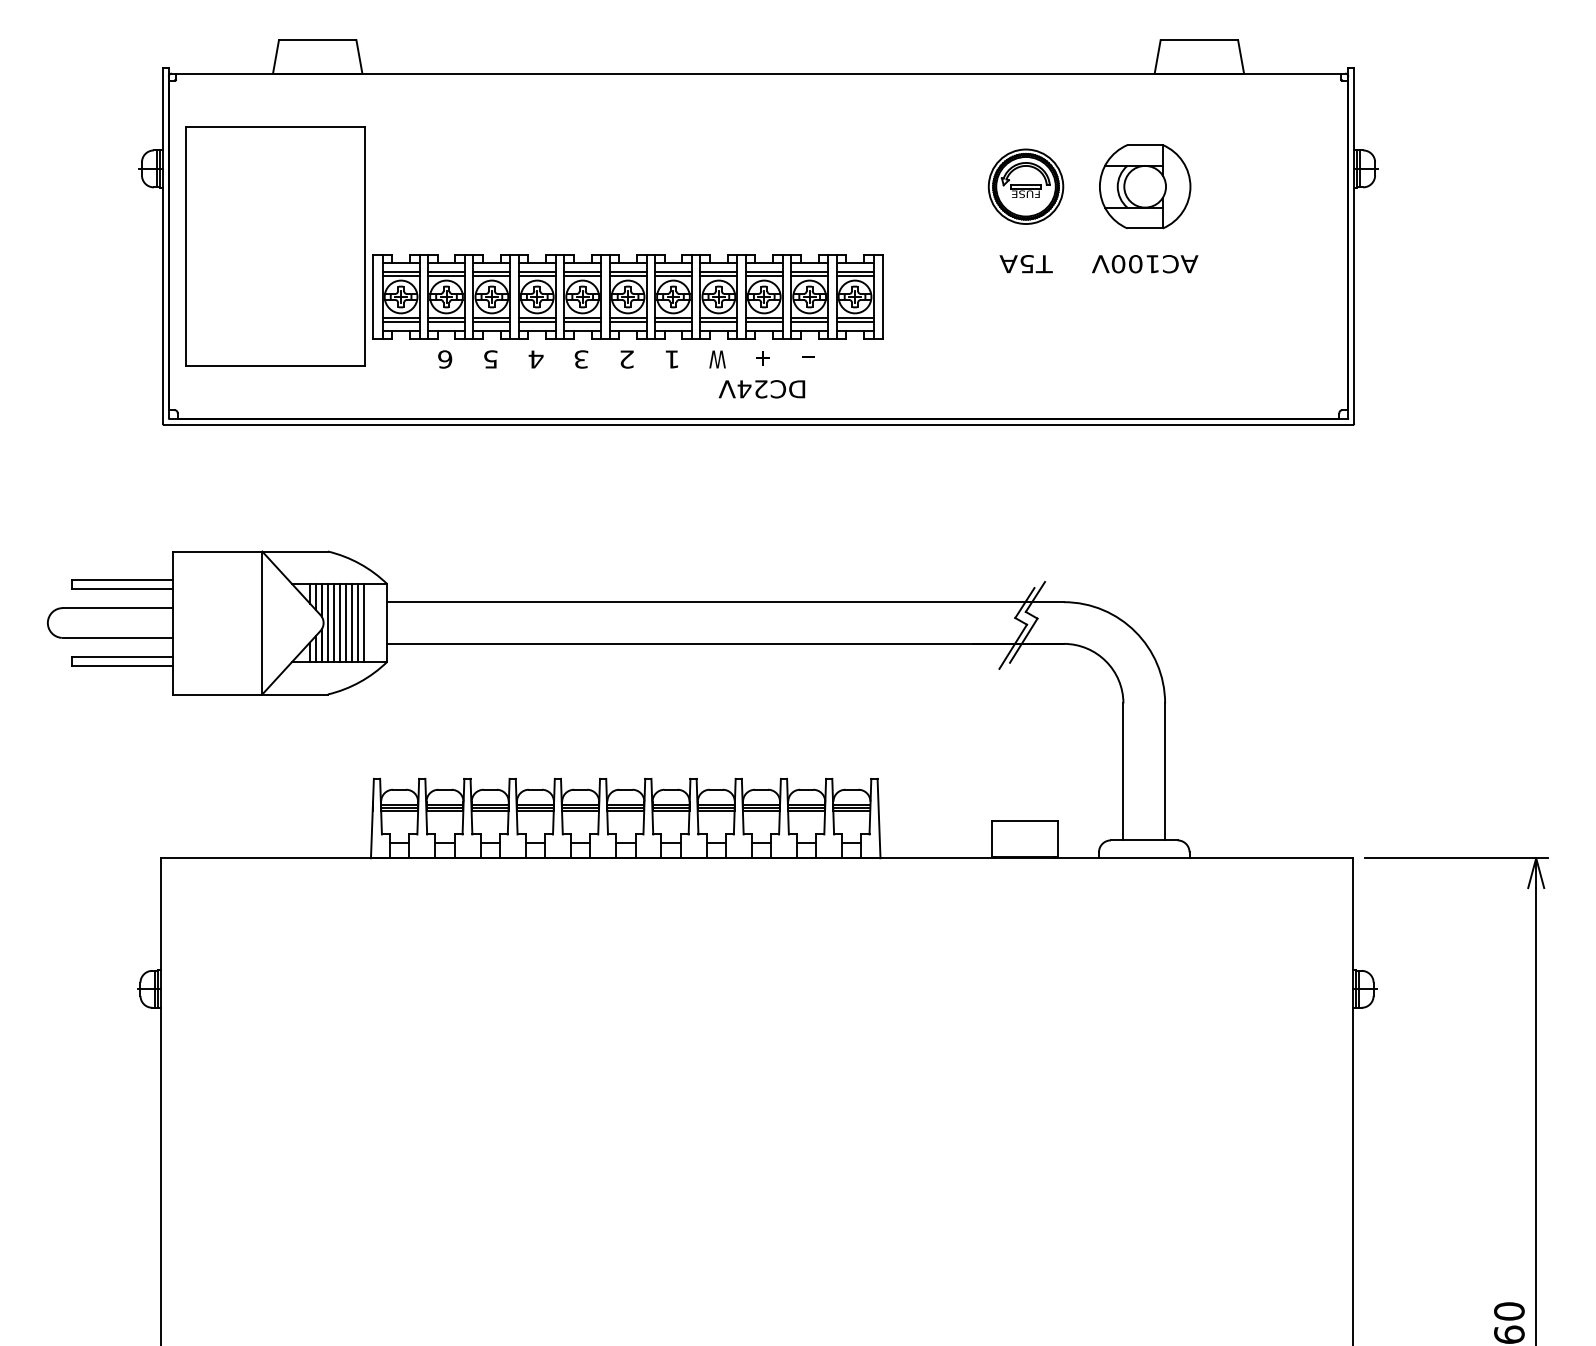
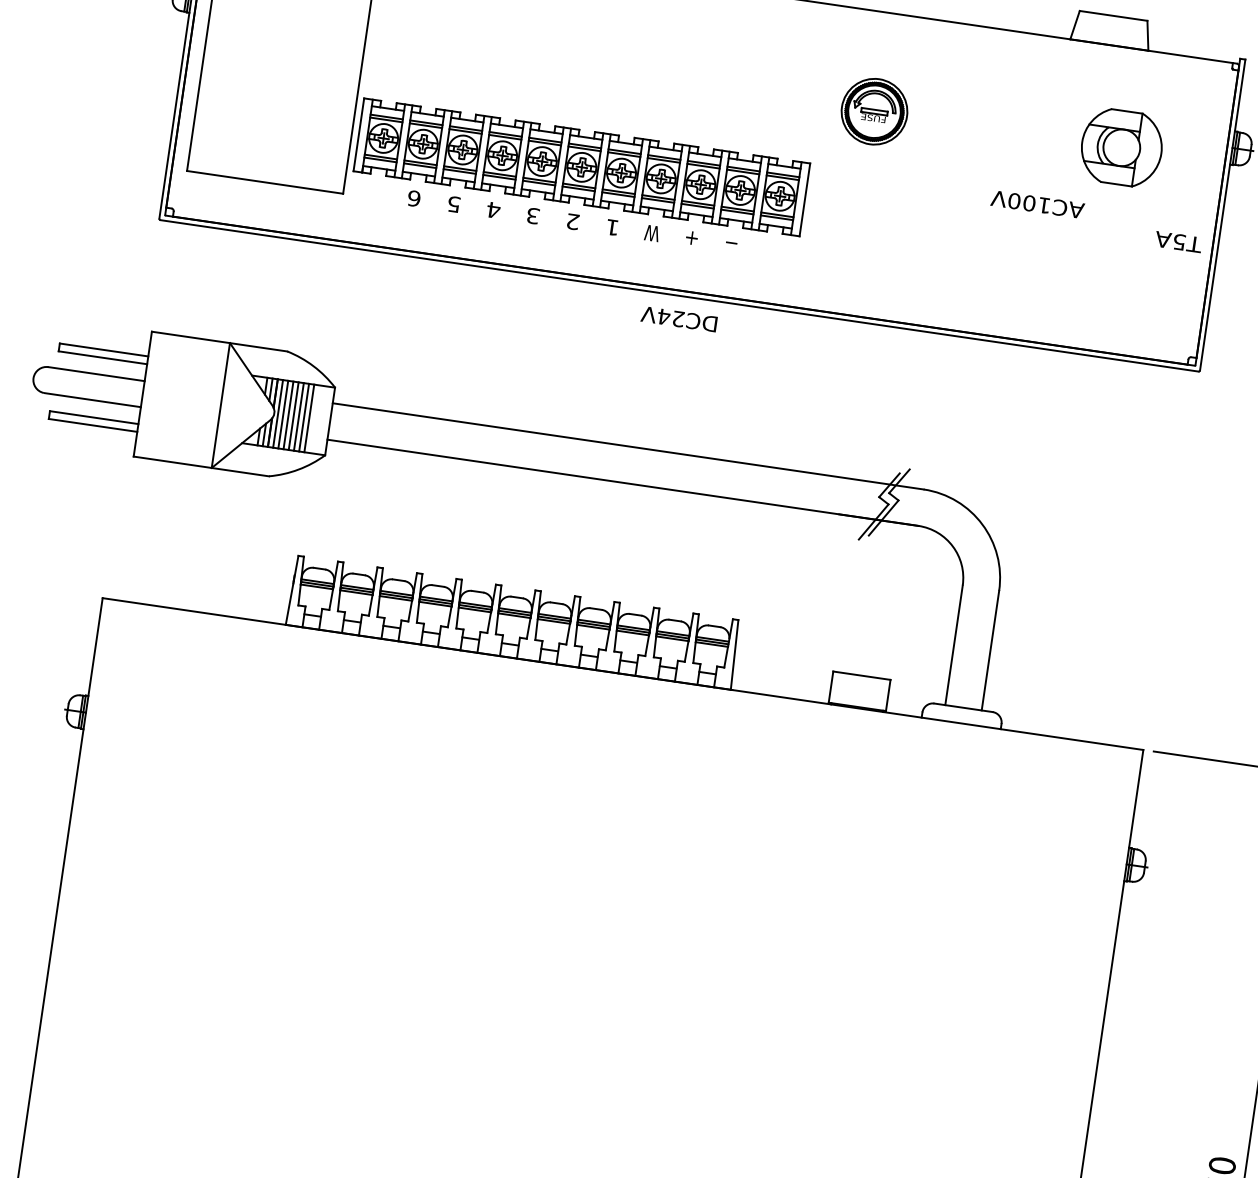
part: (1025, 186) -> (874, 111), moved
part: (1145, 186) -> (1122, 147), moved
text: (1025, 264) -> (1177, 242), moved
text: (761, 389) -> (678, 319), moved

